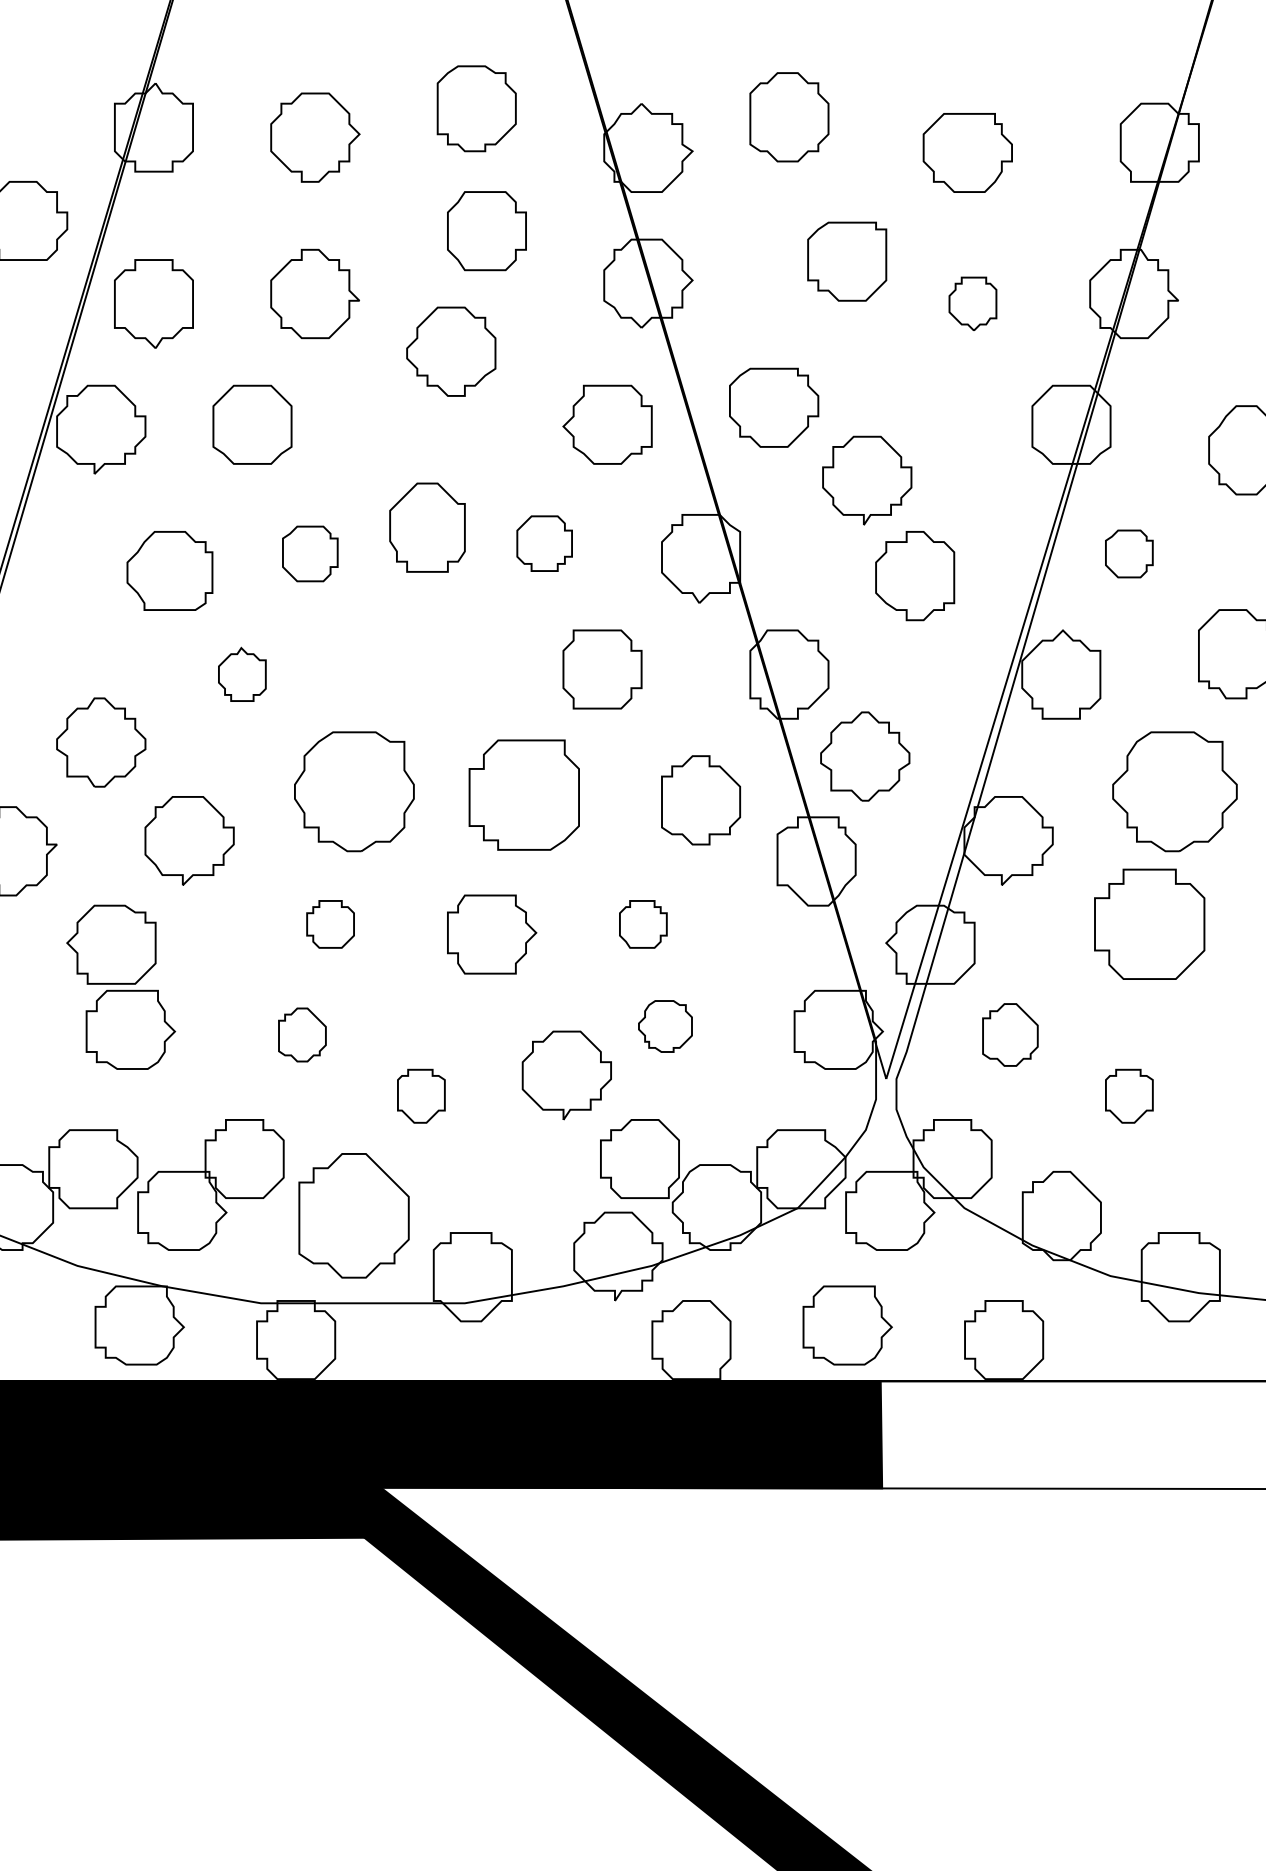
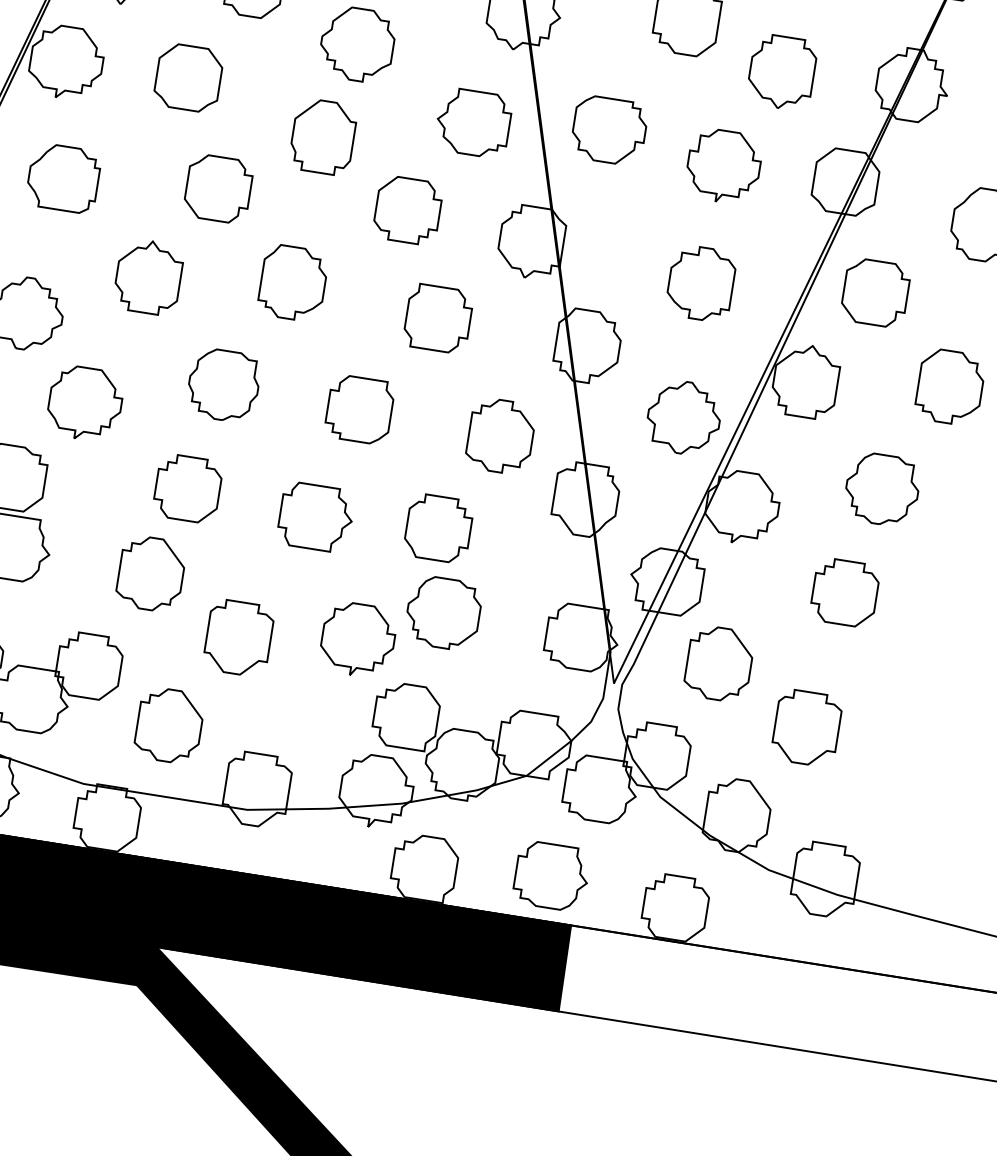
part: (972, 303) -> (781, 72), size x1.67
part: (867, 480) -> (724, 166), moved
part: (427, 527) -> (323, 136), moved
part: (544, 543) -> (407, 210), size x1.43
part: (310, 553) -> (218, 188), size x1.43
part: (1129, 553) -> (875, 292), size x1.67
part: (169, 570) -> (63, 177), moved
part: (418, 654) -> (292, 283), added
part: (242, 674) -> (148, 277), size x1.67
part: (865, 756) -> (684, 417), moved
part: (354, 791) -> (223, 385), size x0.71
part: (1175, 791) -> (882, 489), size x0.71
part: (524, 795) -> (359, 409), size x0.71
part: (330, 924) -> (187, 488), size x1.67
part: (643, 924) -> (438, 528), size x1.67
part: (1149, 924) -> (844, 592), size x0.71
part: (665, 1026) -> (443, 613), size x1.67
part: (302, 1034) -> (151, 573), size x1.67
part: (1010, 1034) -> (719, 663), size x1.43
part: (421, 1096) -> (238, 638), size x1.67
part: (1129, 1096) -> (806, 728), size x1.67
part: (353, 1216) -> (169, 726), size x0.71

